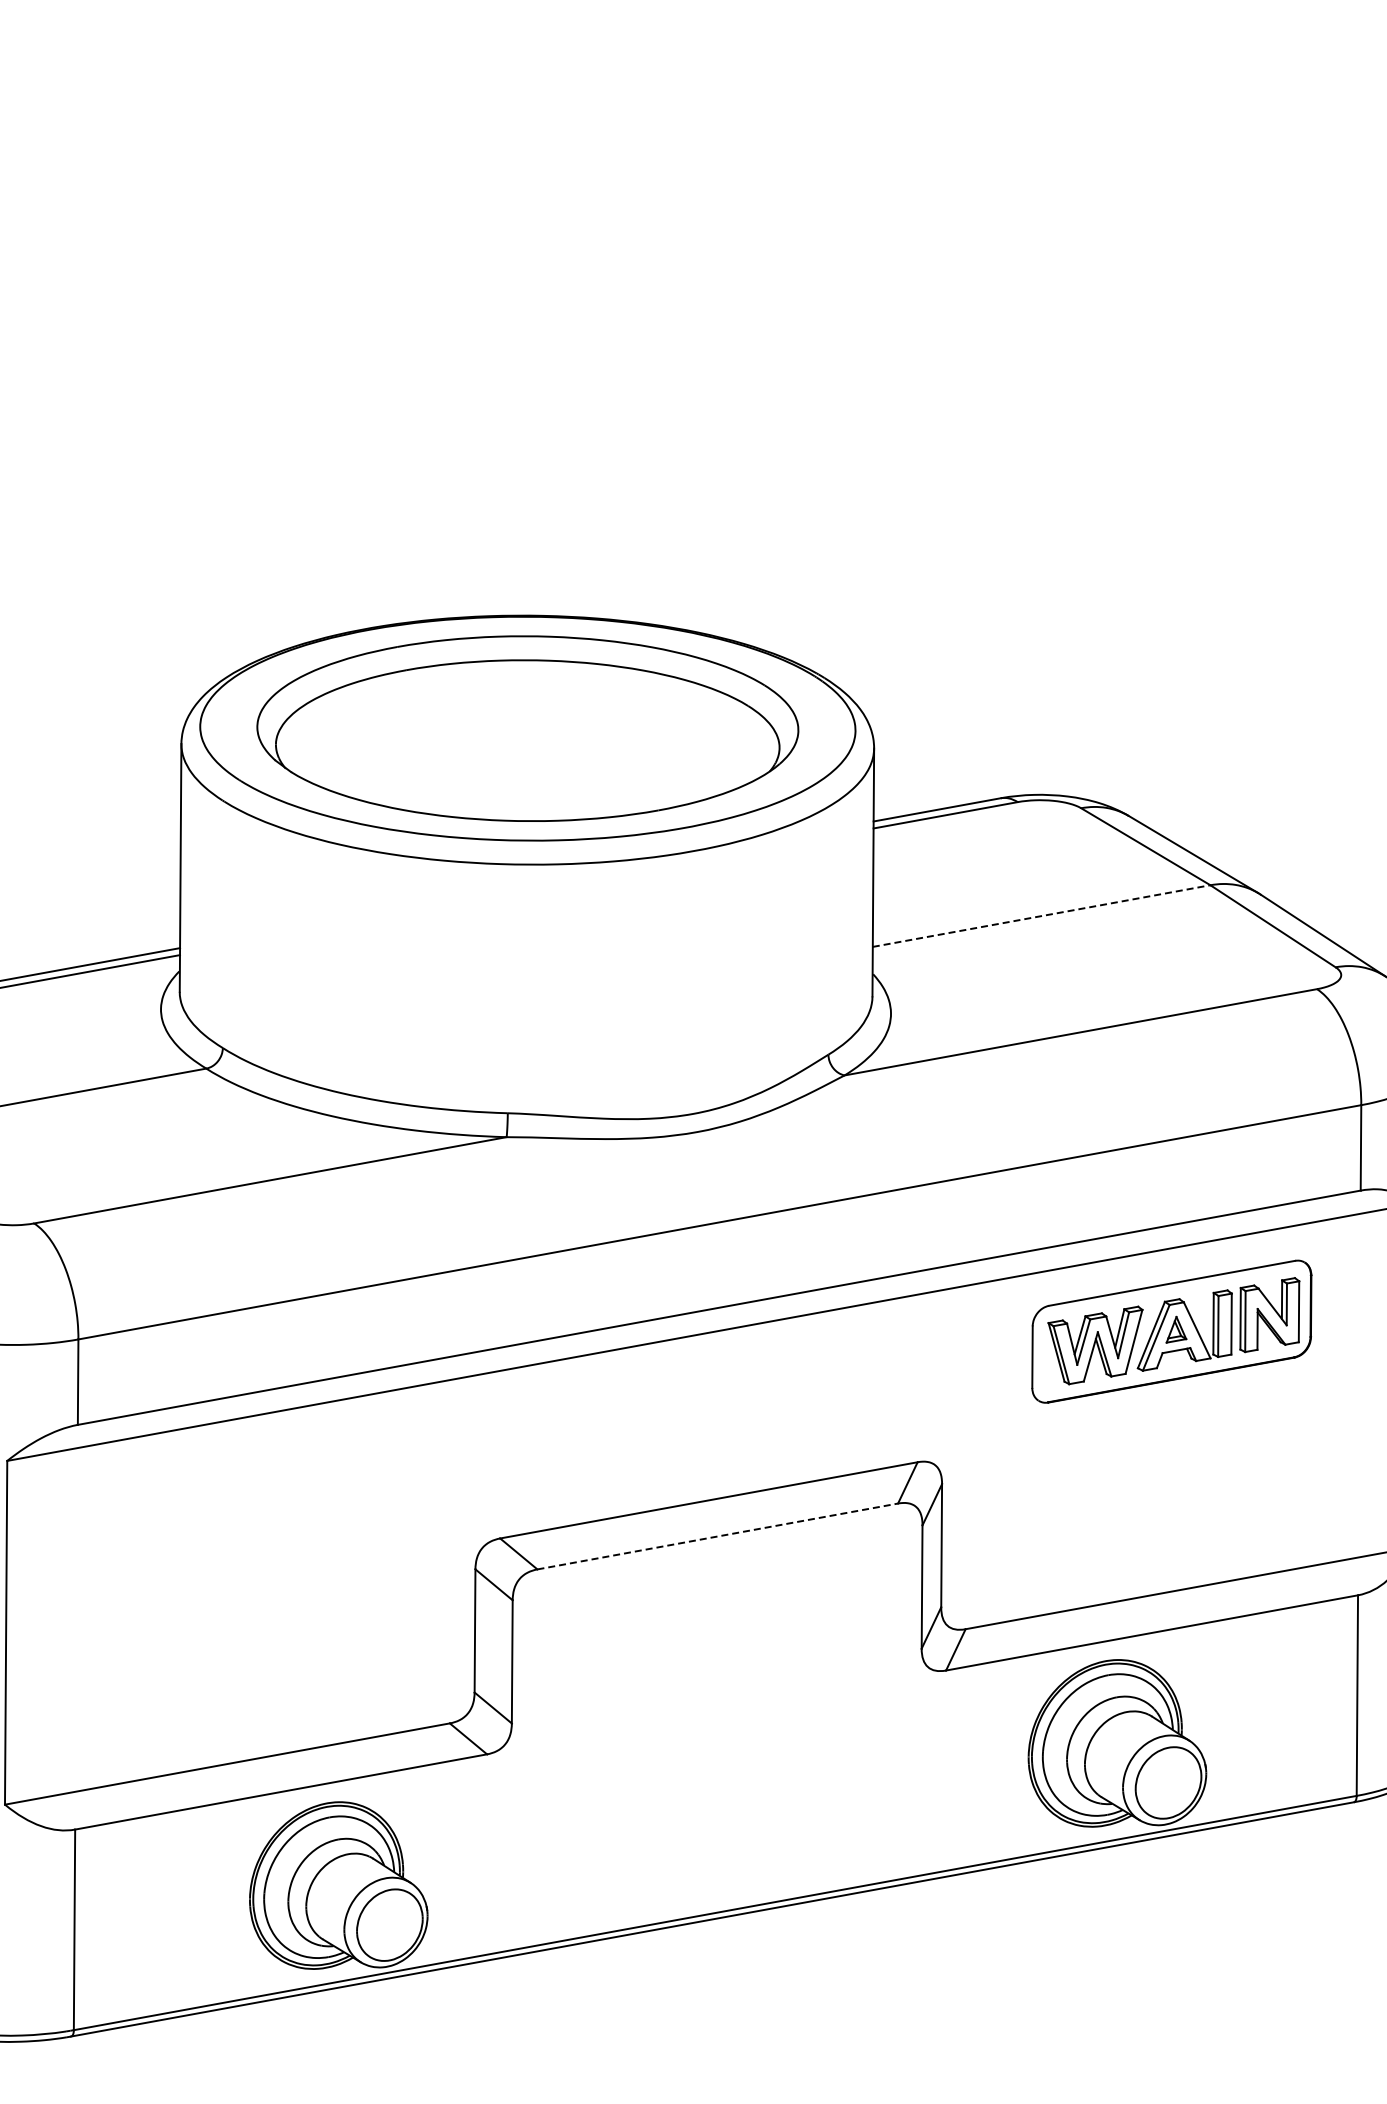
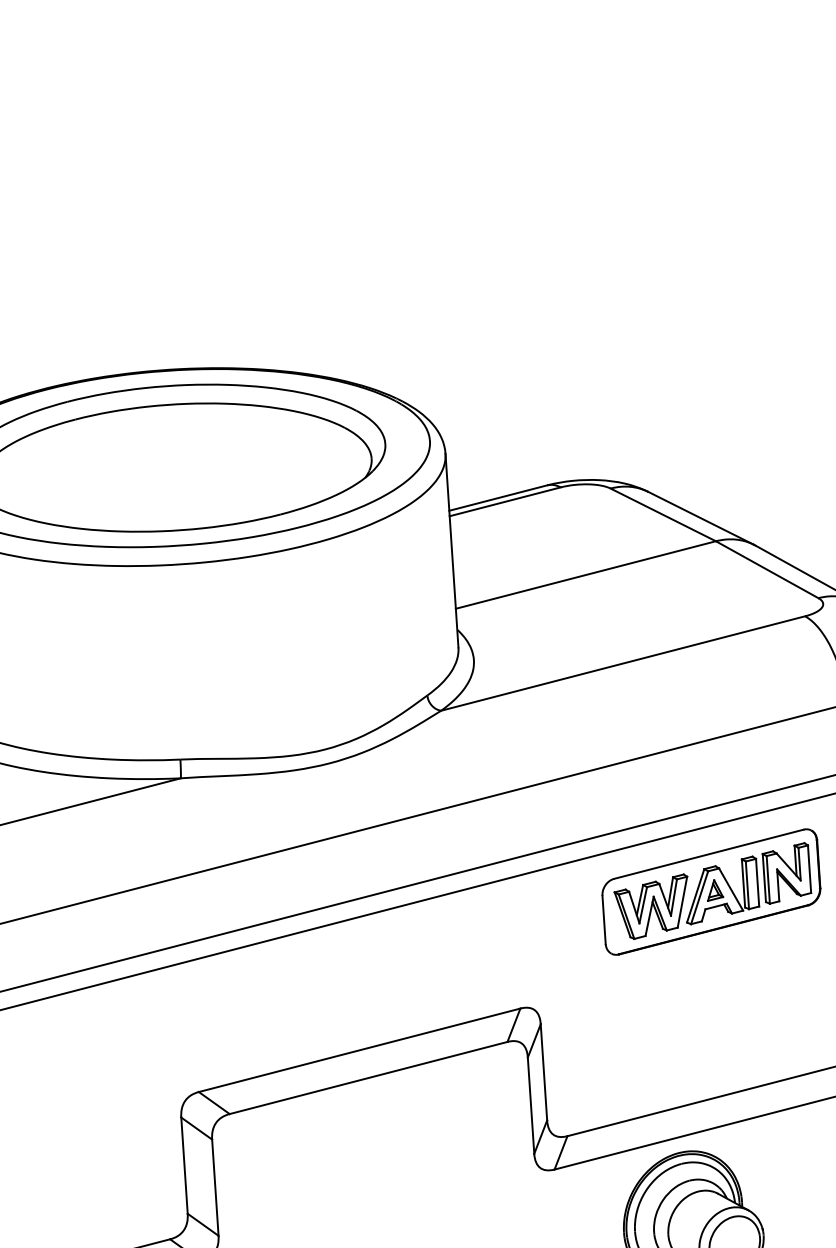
line: (1041, 916) -> (585, 575), dashed -> solid
line: (718, 1536) -> (369, 1077), dashed -> solid

